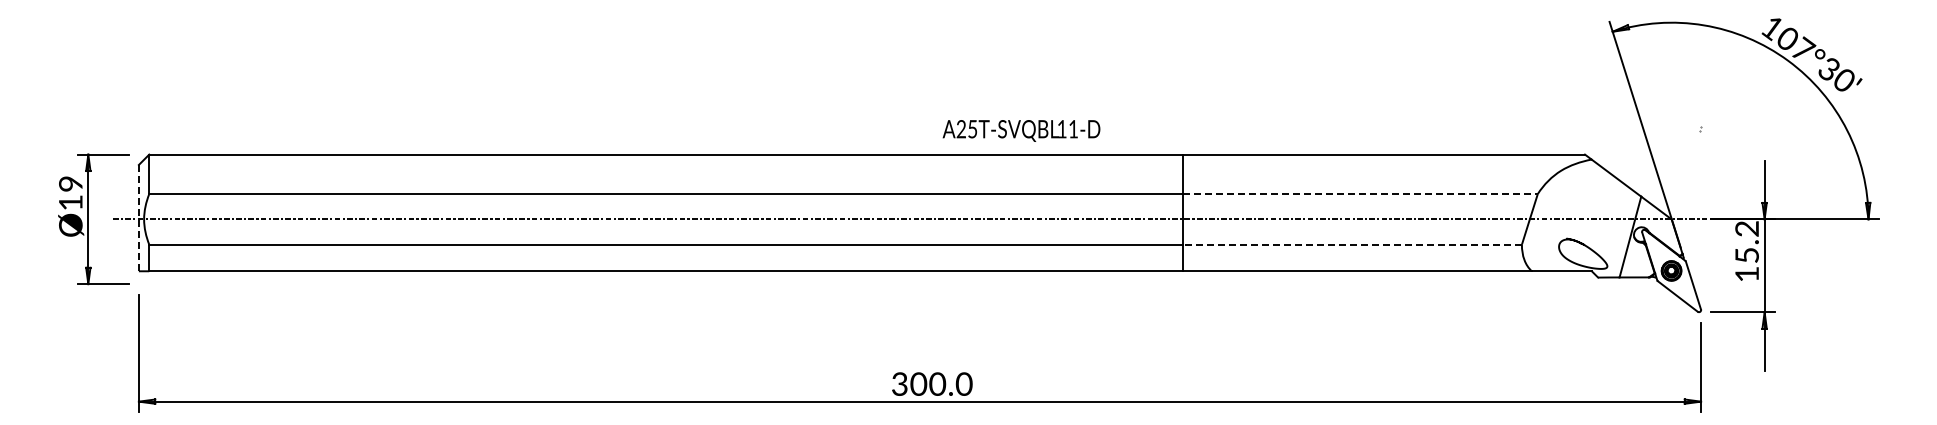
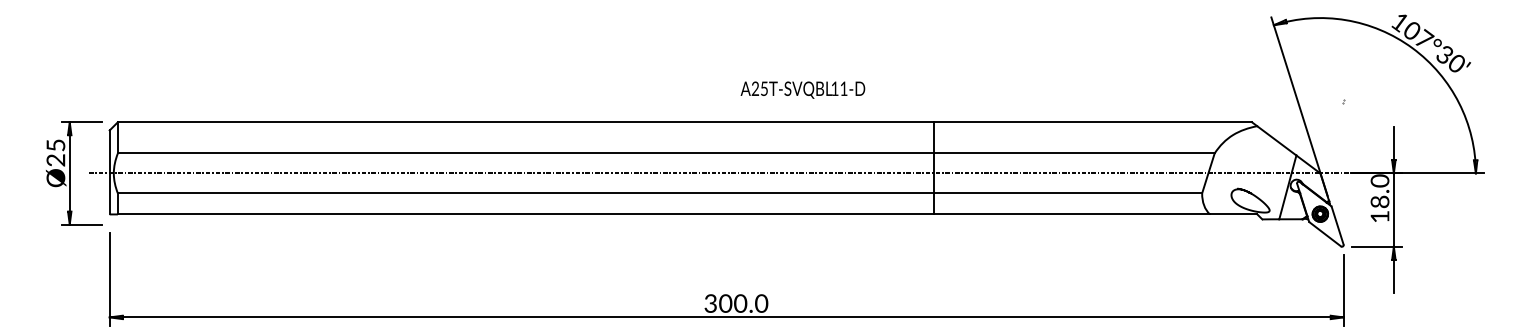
text: (1021, 130) -> (802, 89), moved
text: (70, 193) -> (55, 152), Ø19 -> Ø25
line: (1360, 194) -> (1074, 153), dashed -> solid
line: (138, 218) -> (109, 172), dashed -> solid
text: (1746, 241) -> (1379, 190), 15.2 -> 18.0
line: (1352, 244) -> (1068, 193), dashed -> solid

